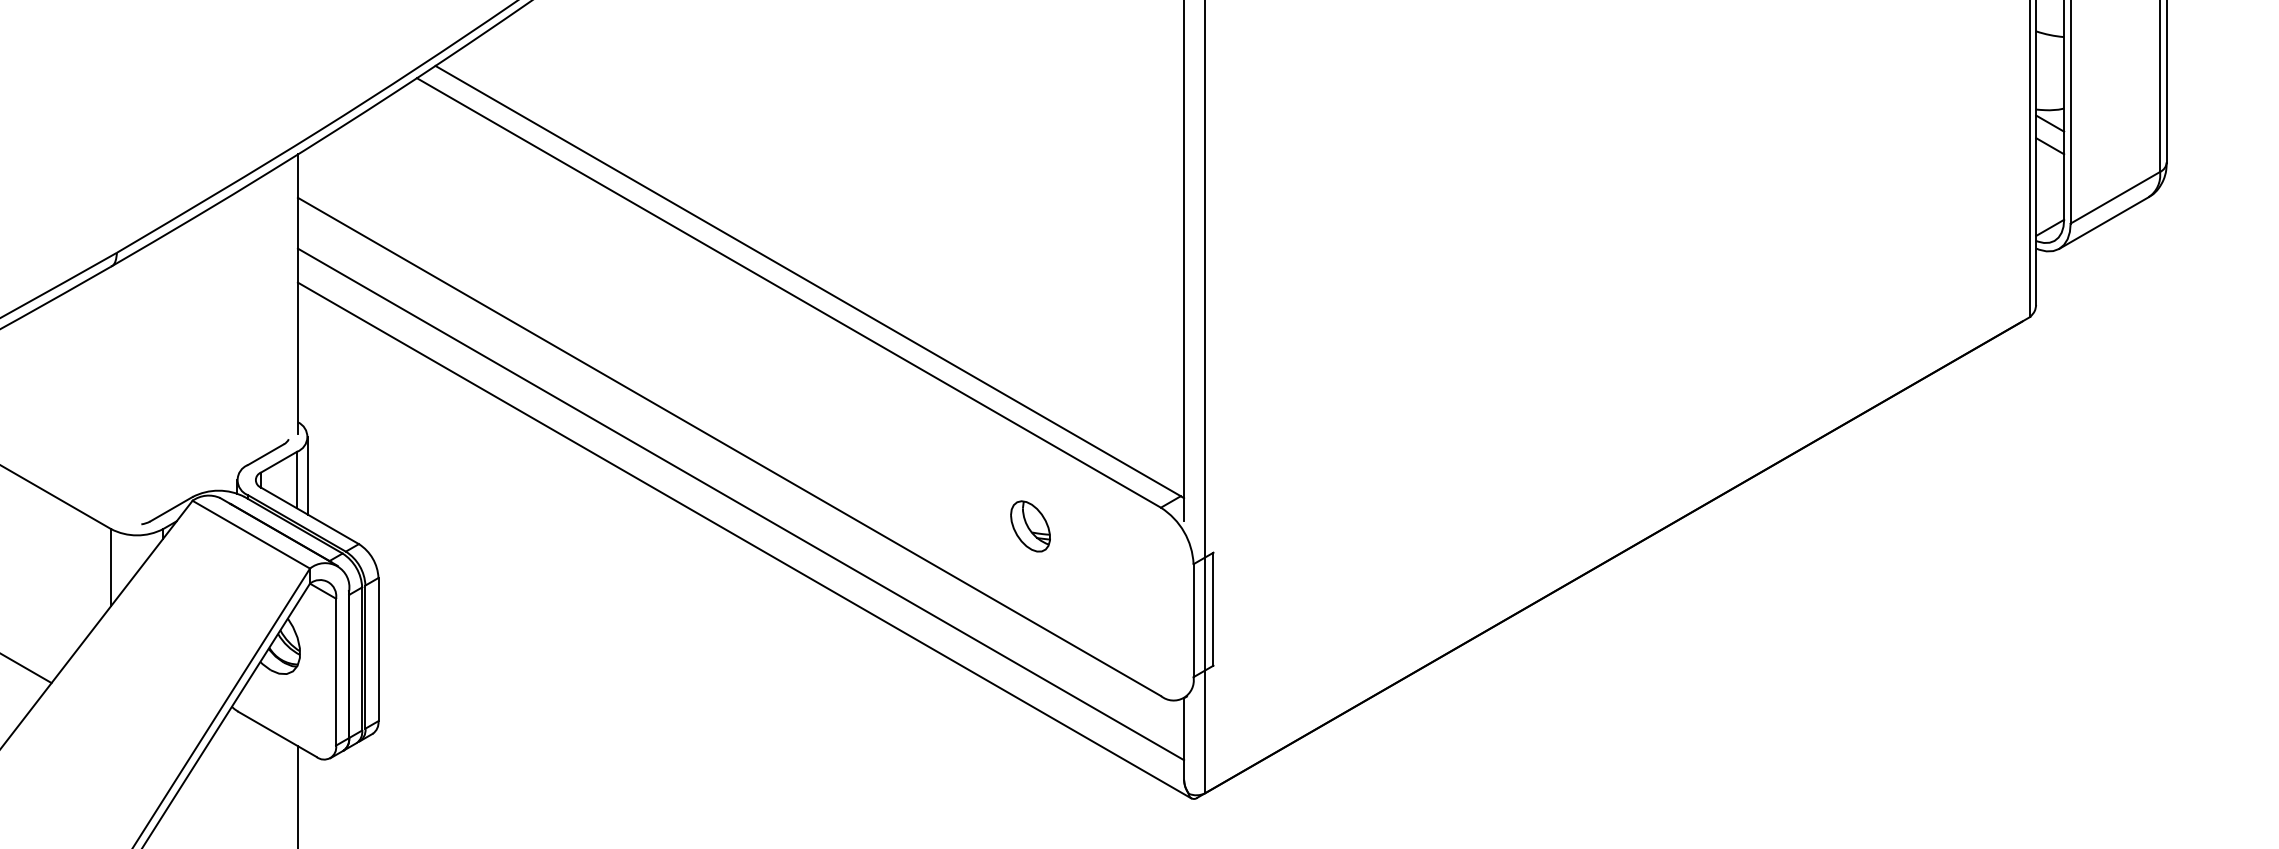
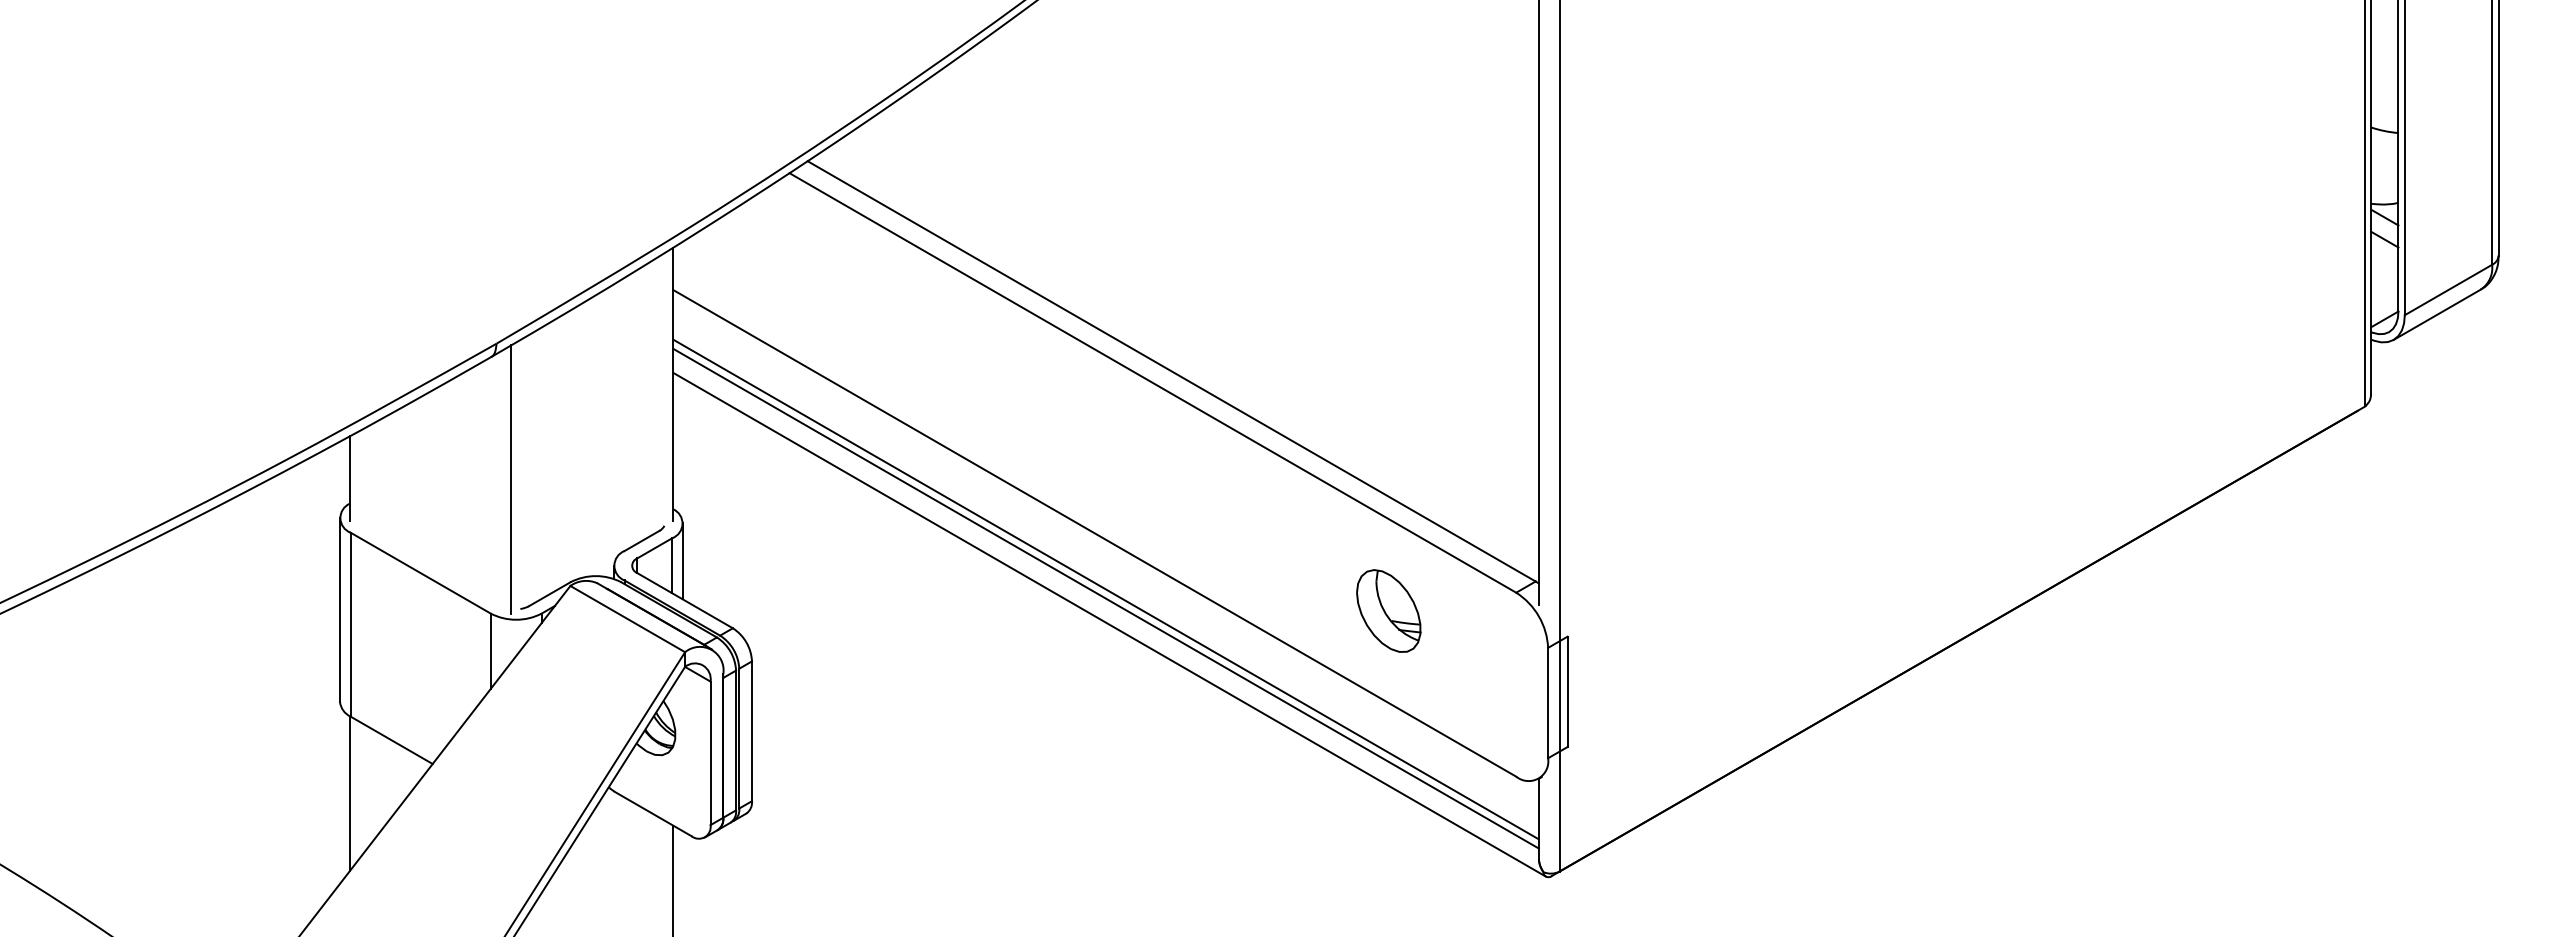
line: (132, 391) -> (511, 479), added
line: (740, 513) -> (1105, 598), added
part: (1030, 525) -> (1388, 610), size x1.67

